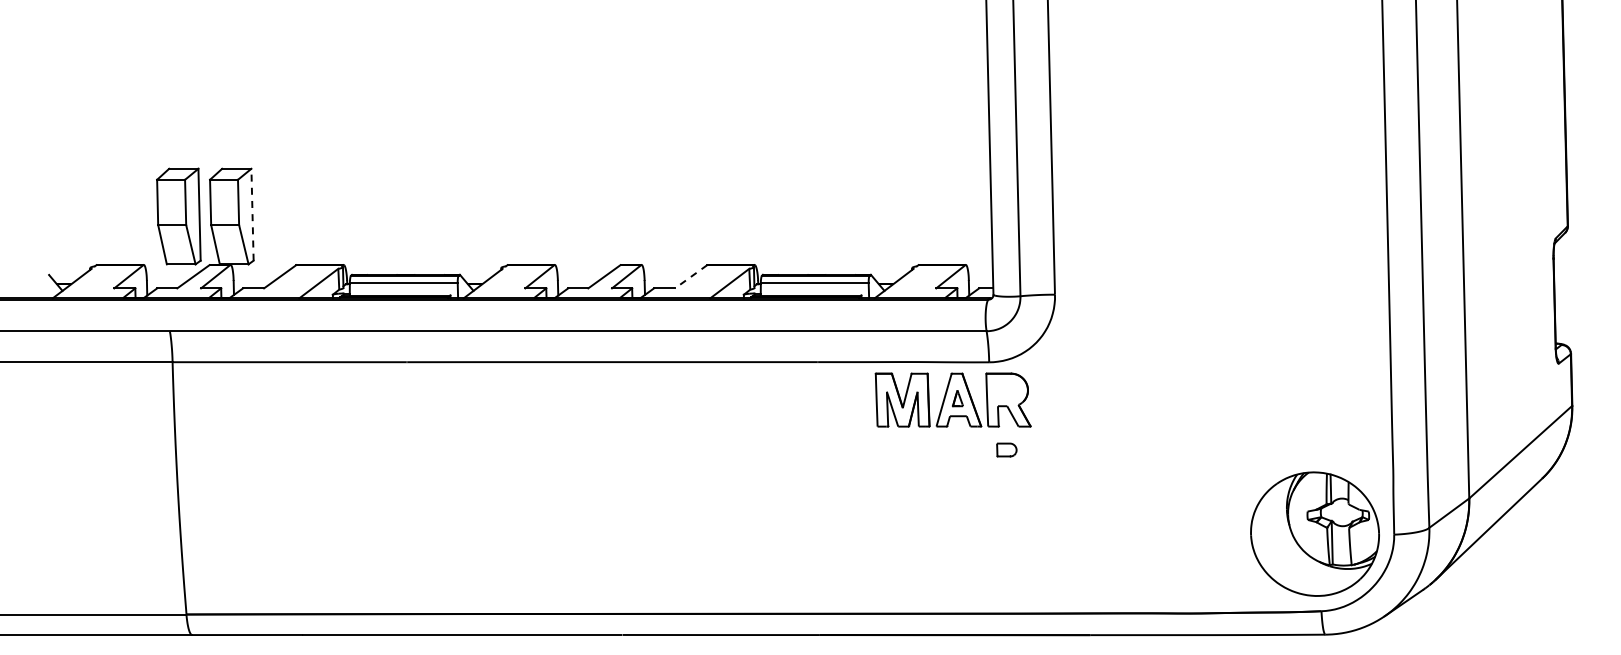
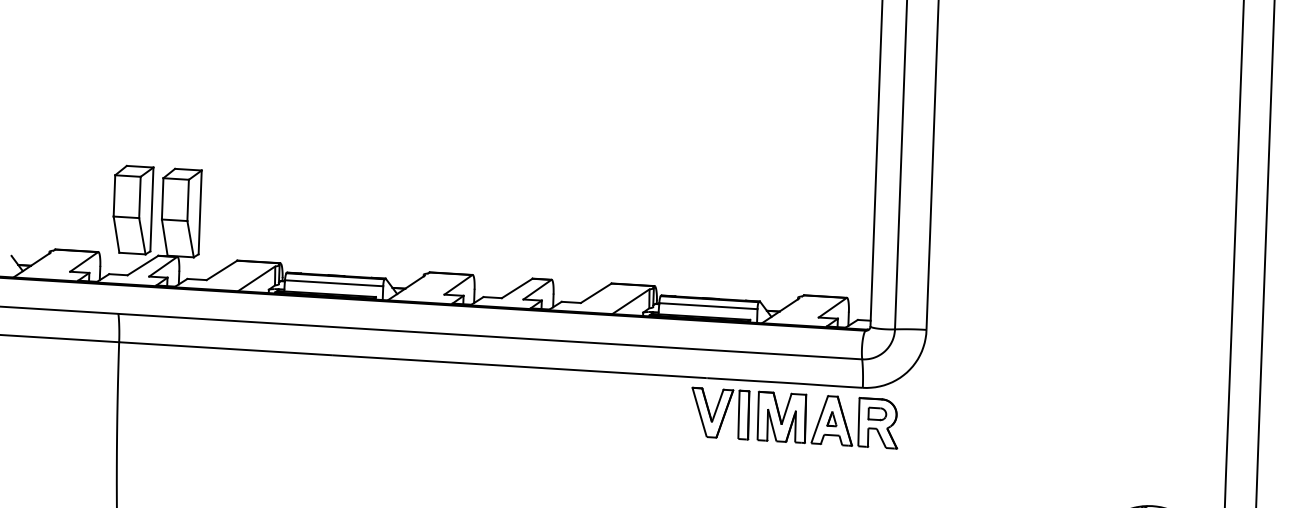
line: (252, 214) -> (200, 212), dashed -> solid
line: (691, 276) -> (596, 293), dashed -> solid
part: (834, 399) -> (719, 413), added
part: (1006, 449) -> (877, 413), moved

